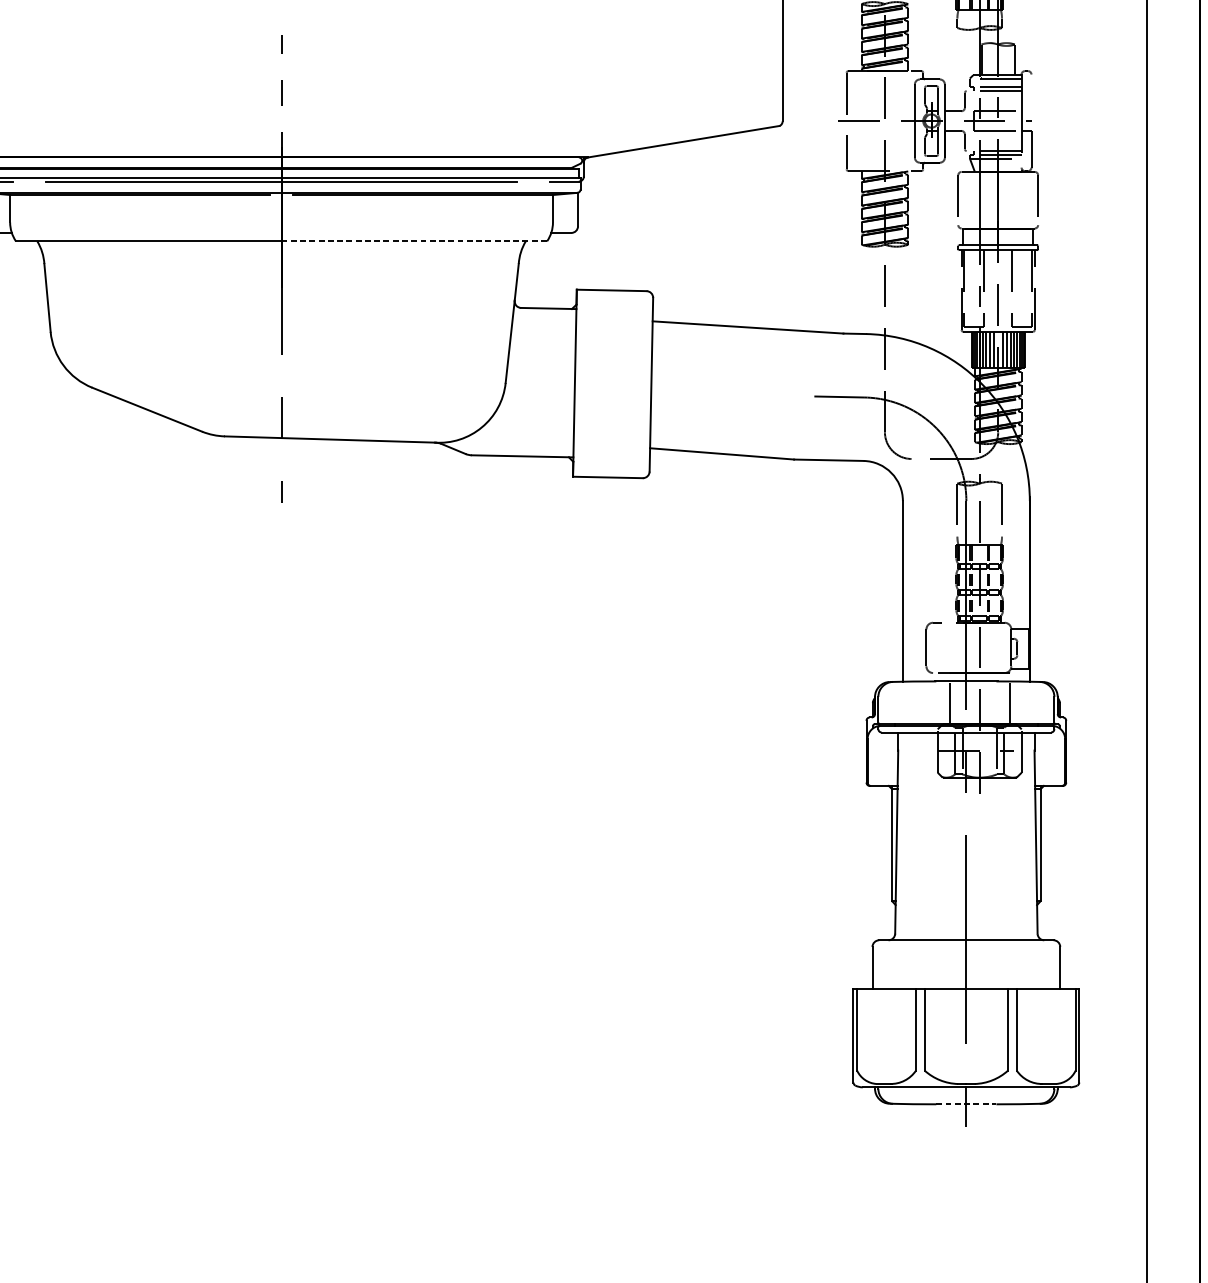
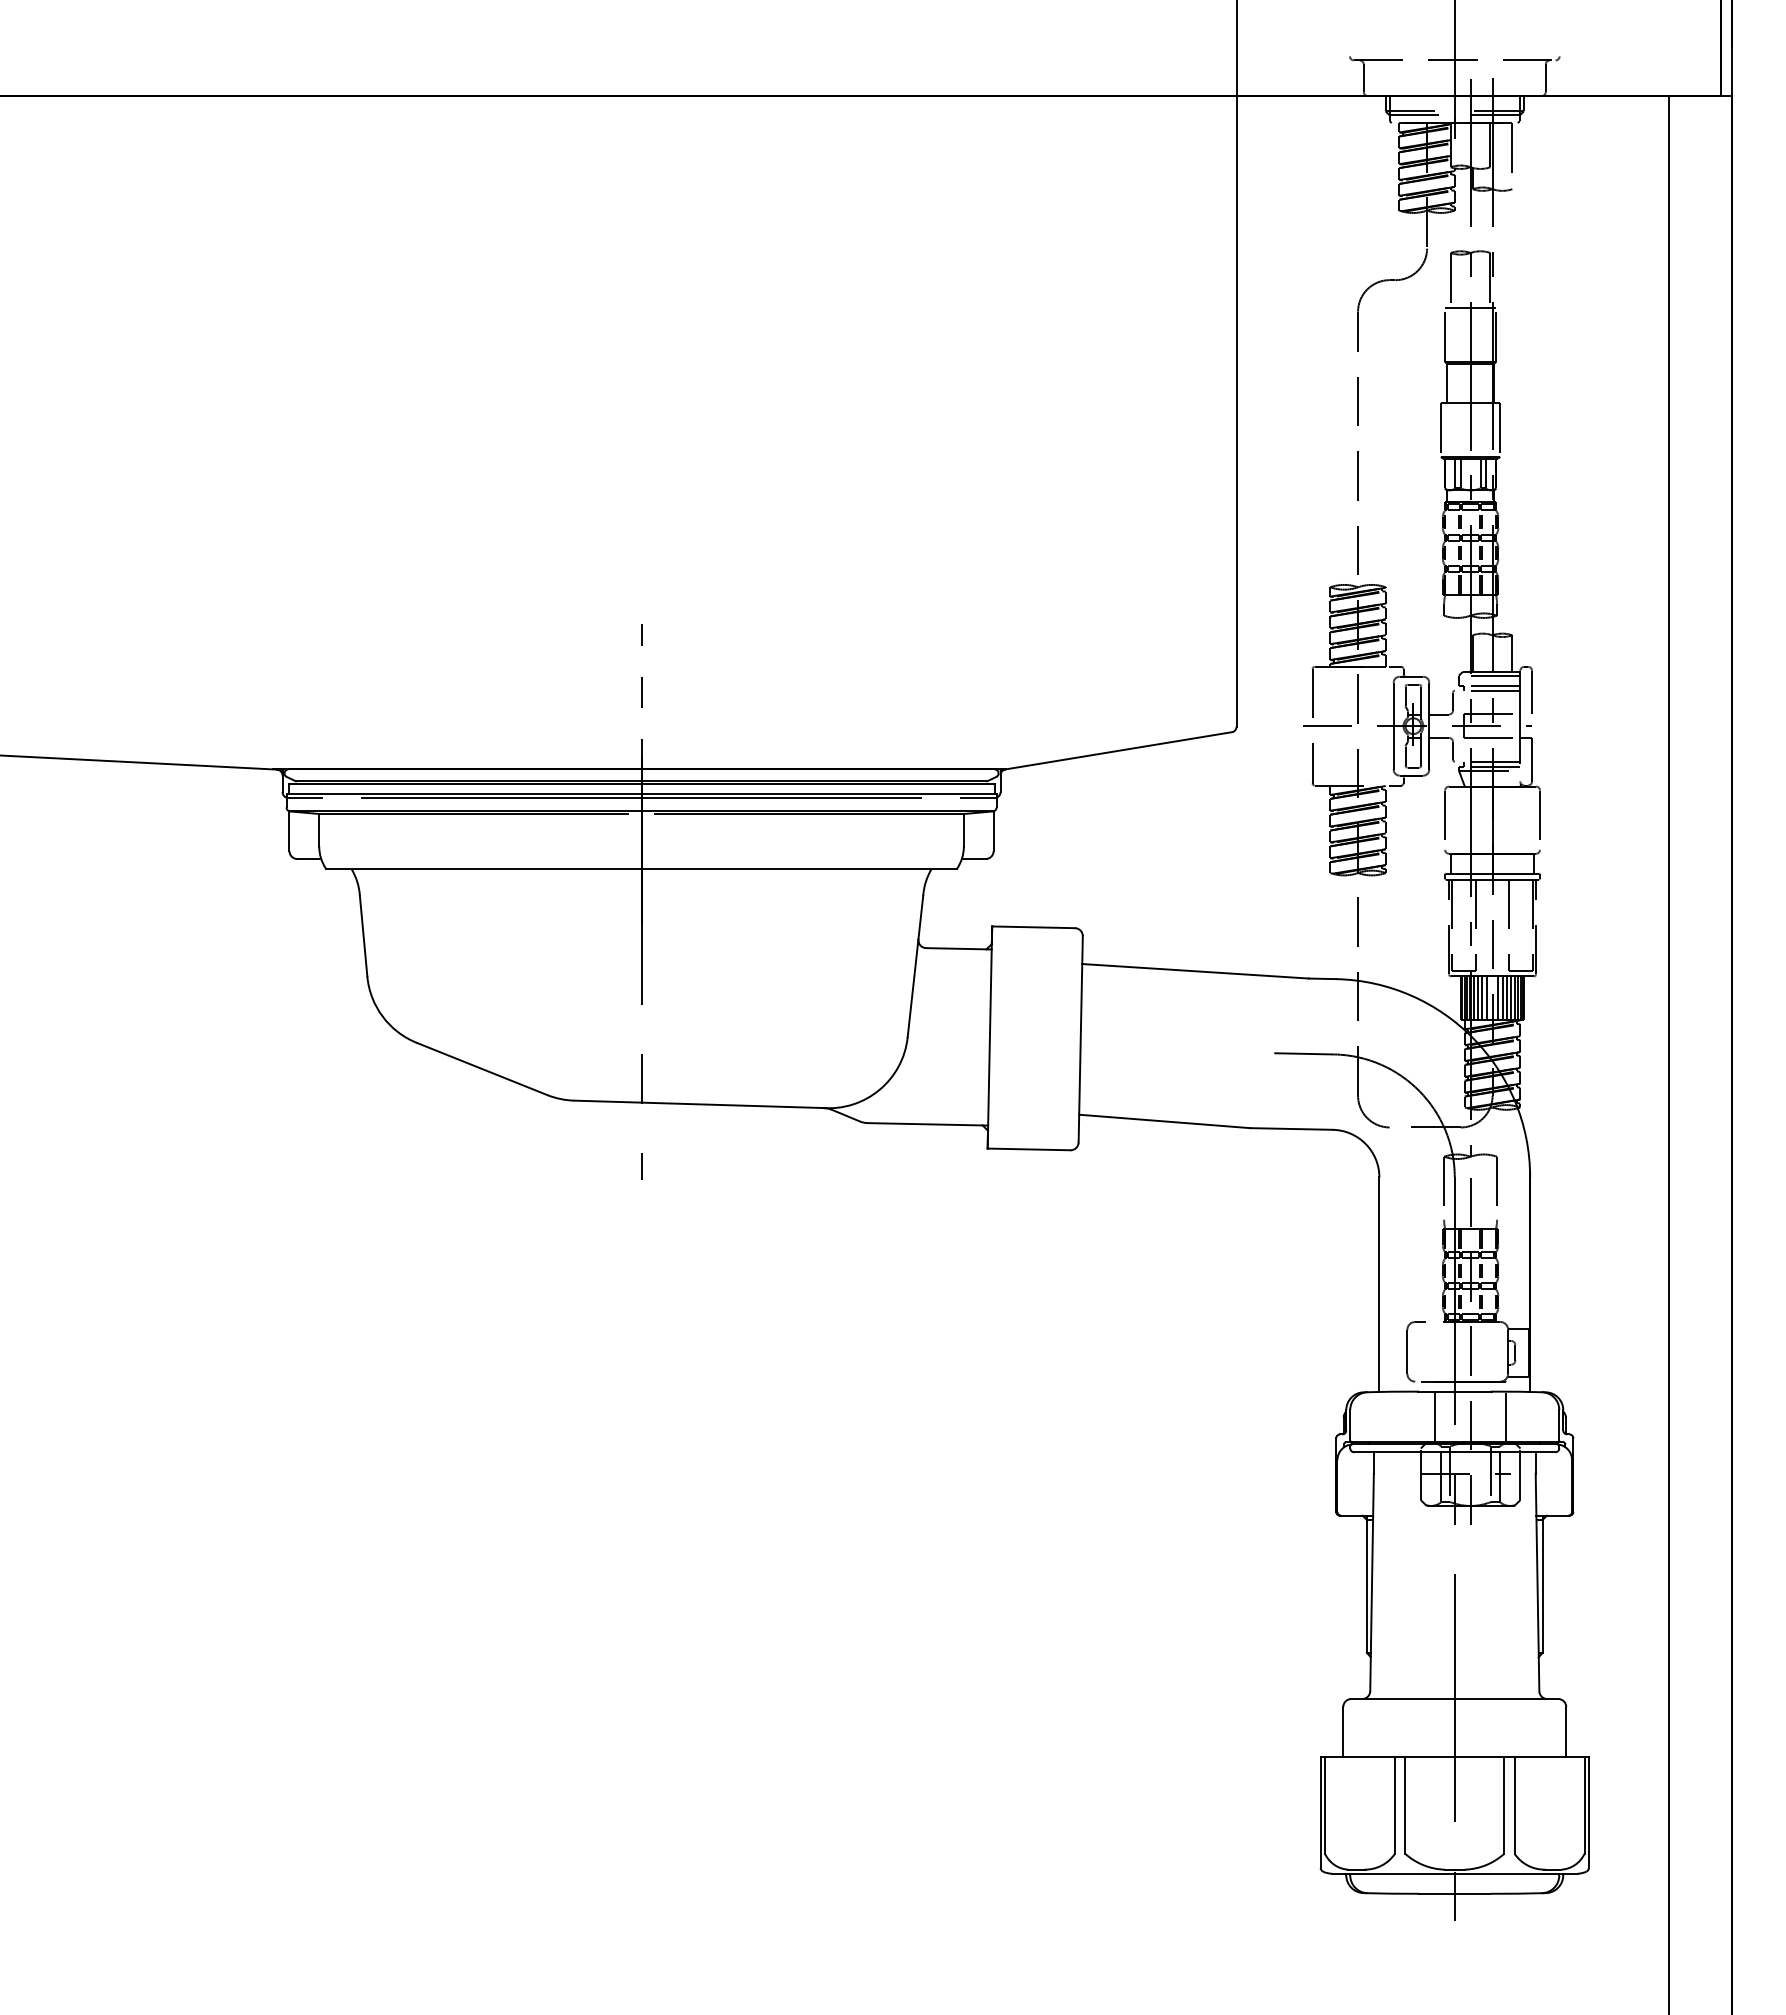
line: (1031, 92) -> (1532, 692), added
line: (414, 240) -> (799, 868), dashed -> solid
line: (966, 1104) -> (1454, 1893), dashed -> solid

